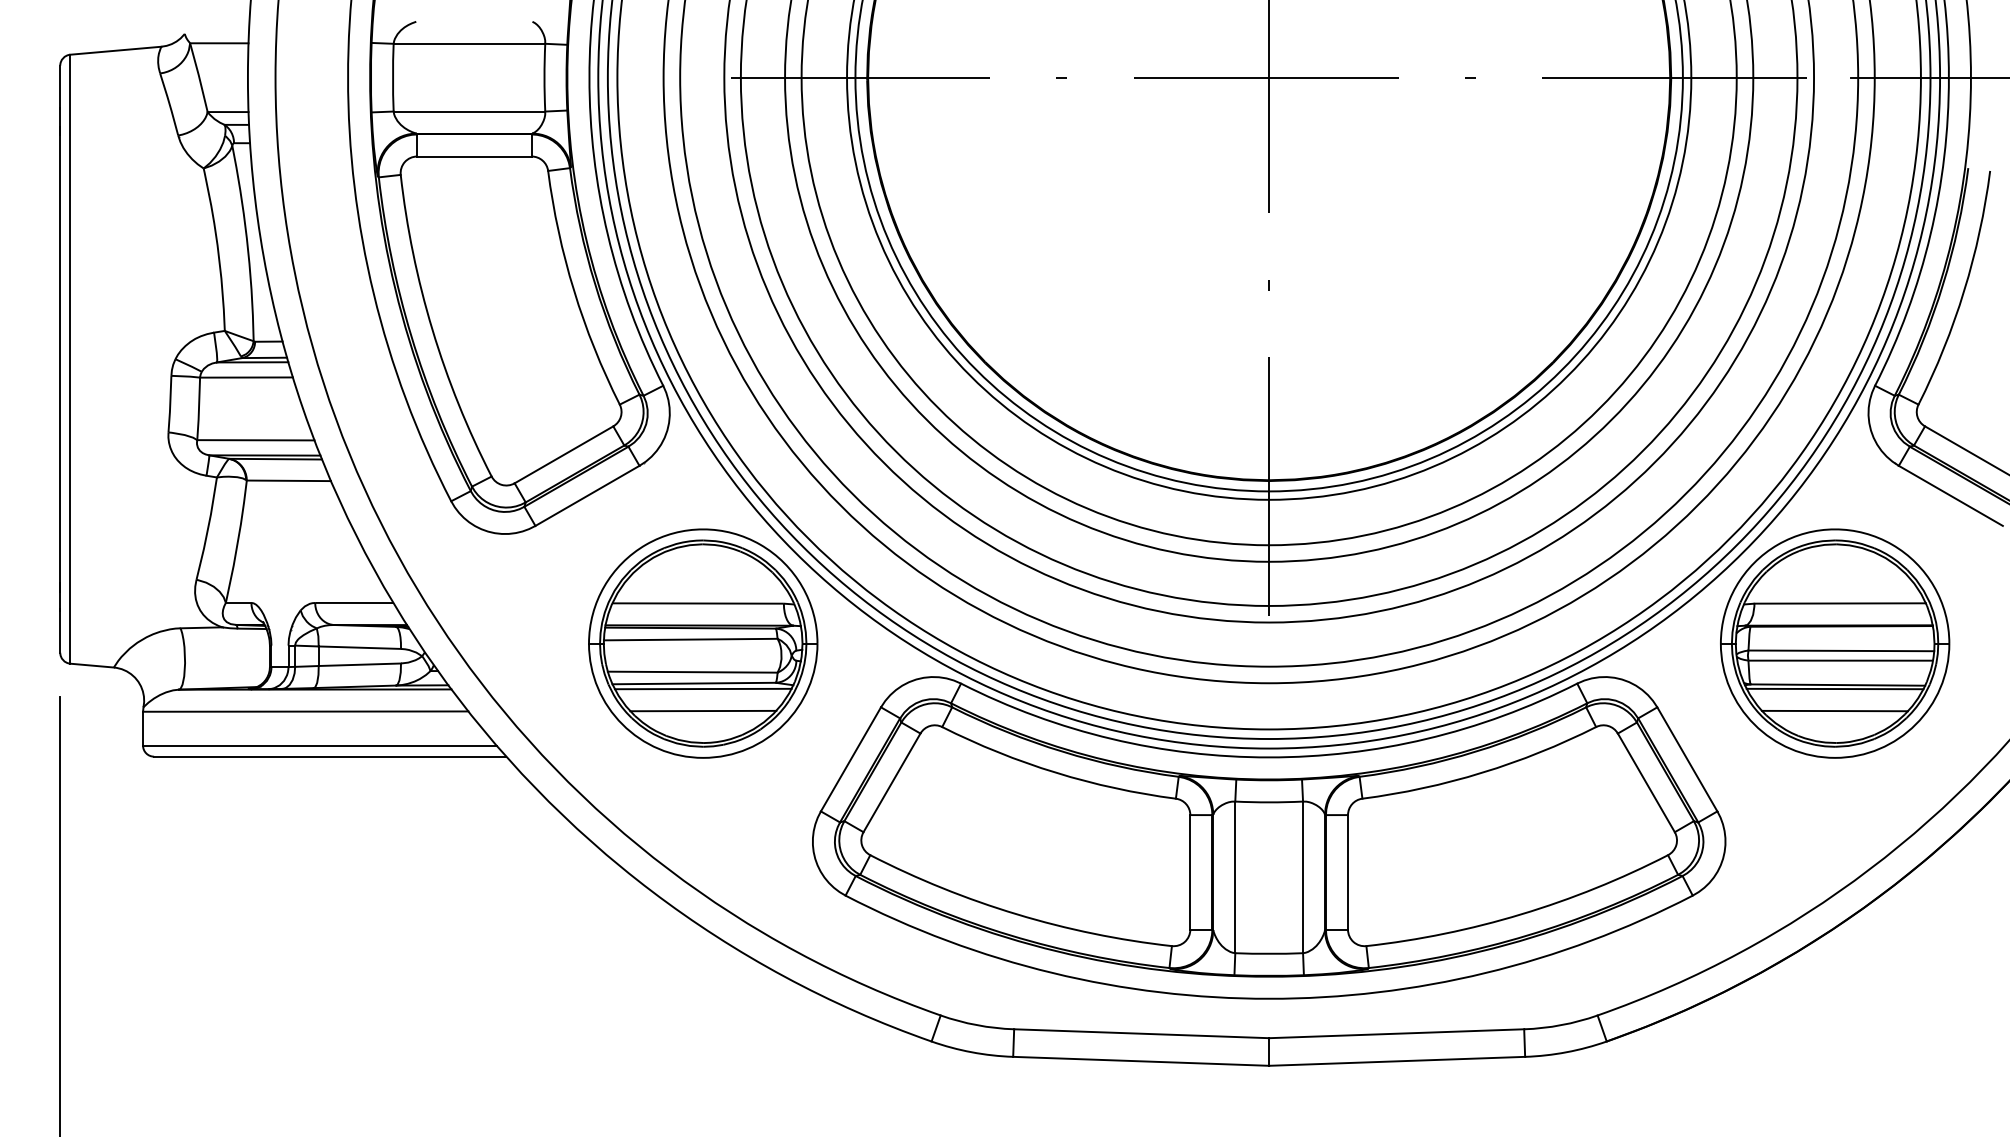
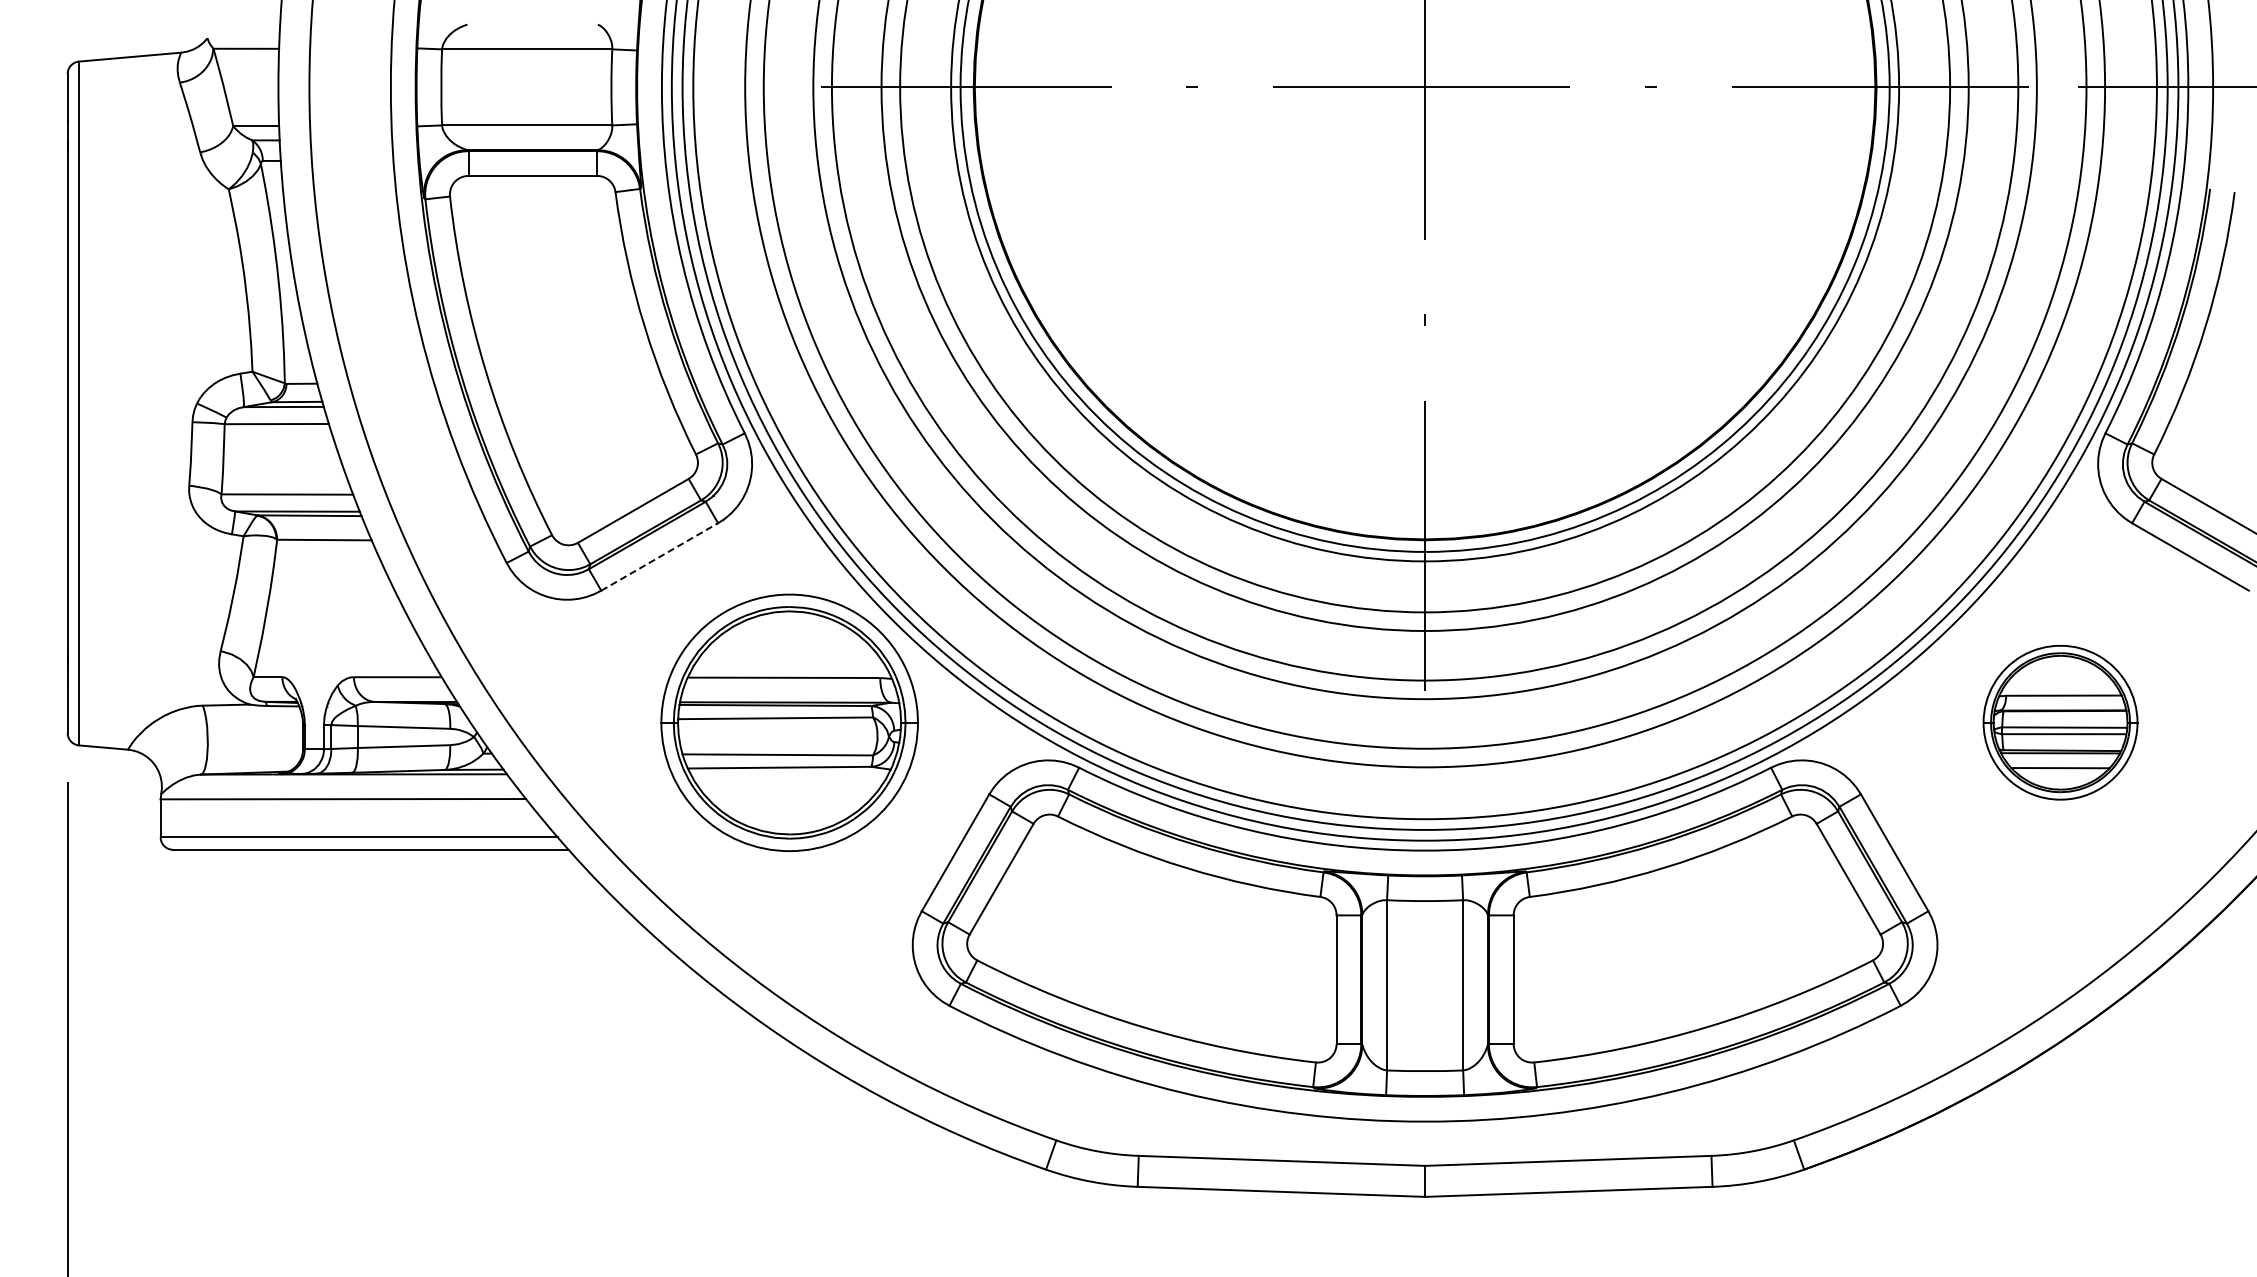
line: (588, 495) -> (660, 556), solid -> dashed
part: (1835, 643) -> (2060, 722), size x0.6
line: (703, 688) -> (789, 773), removed
line: (703, 710) -> (789, 798), removed

